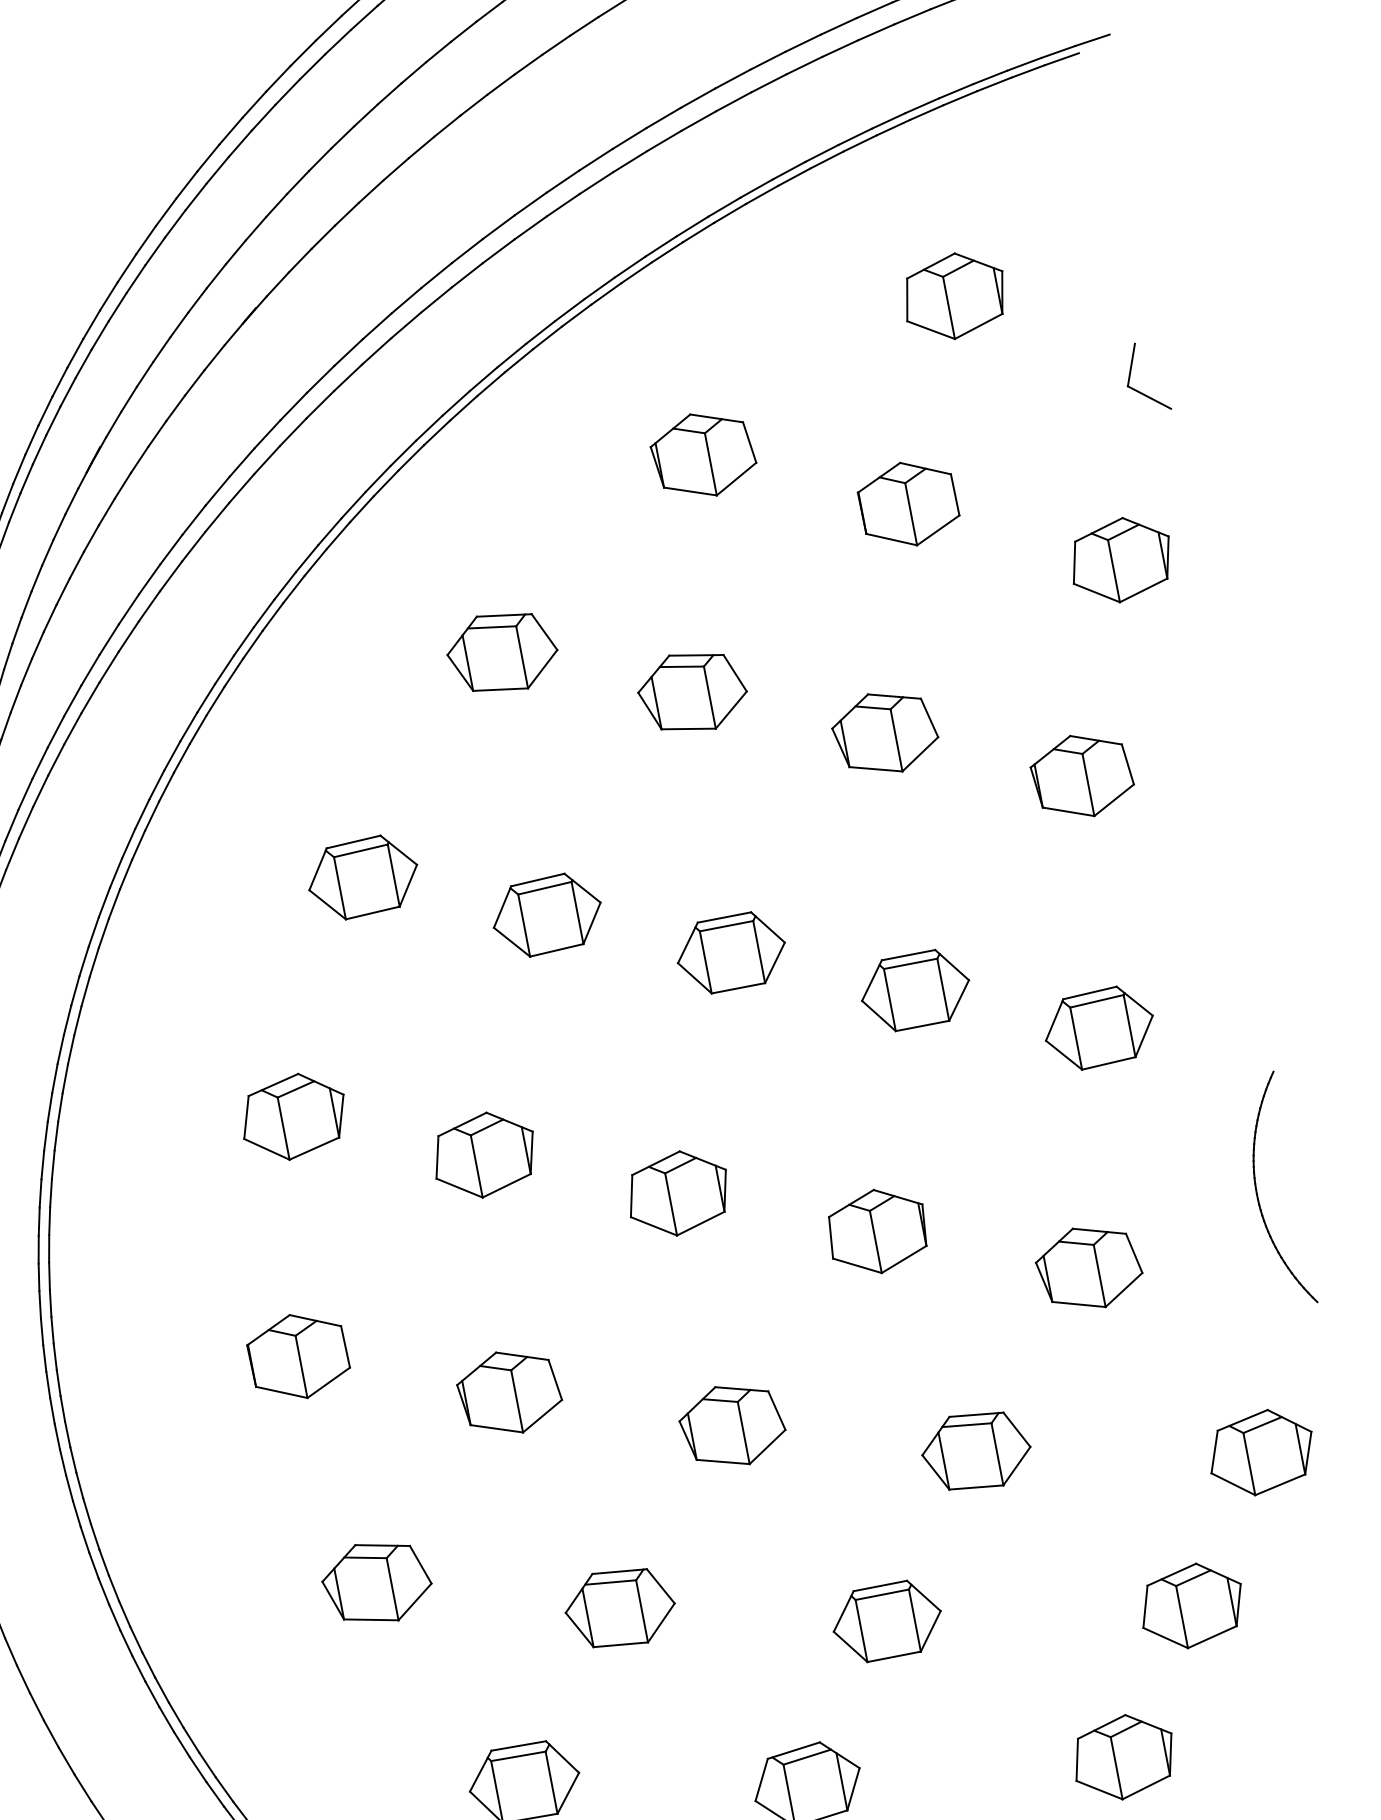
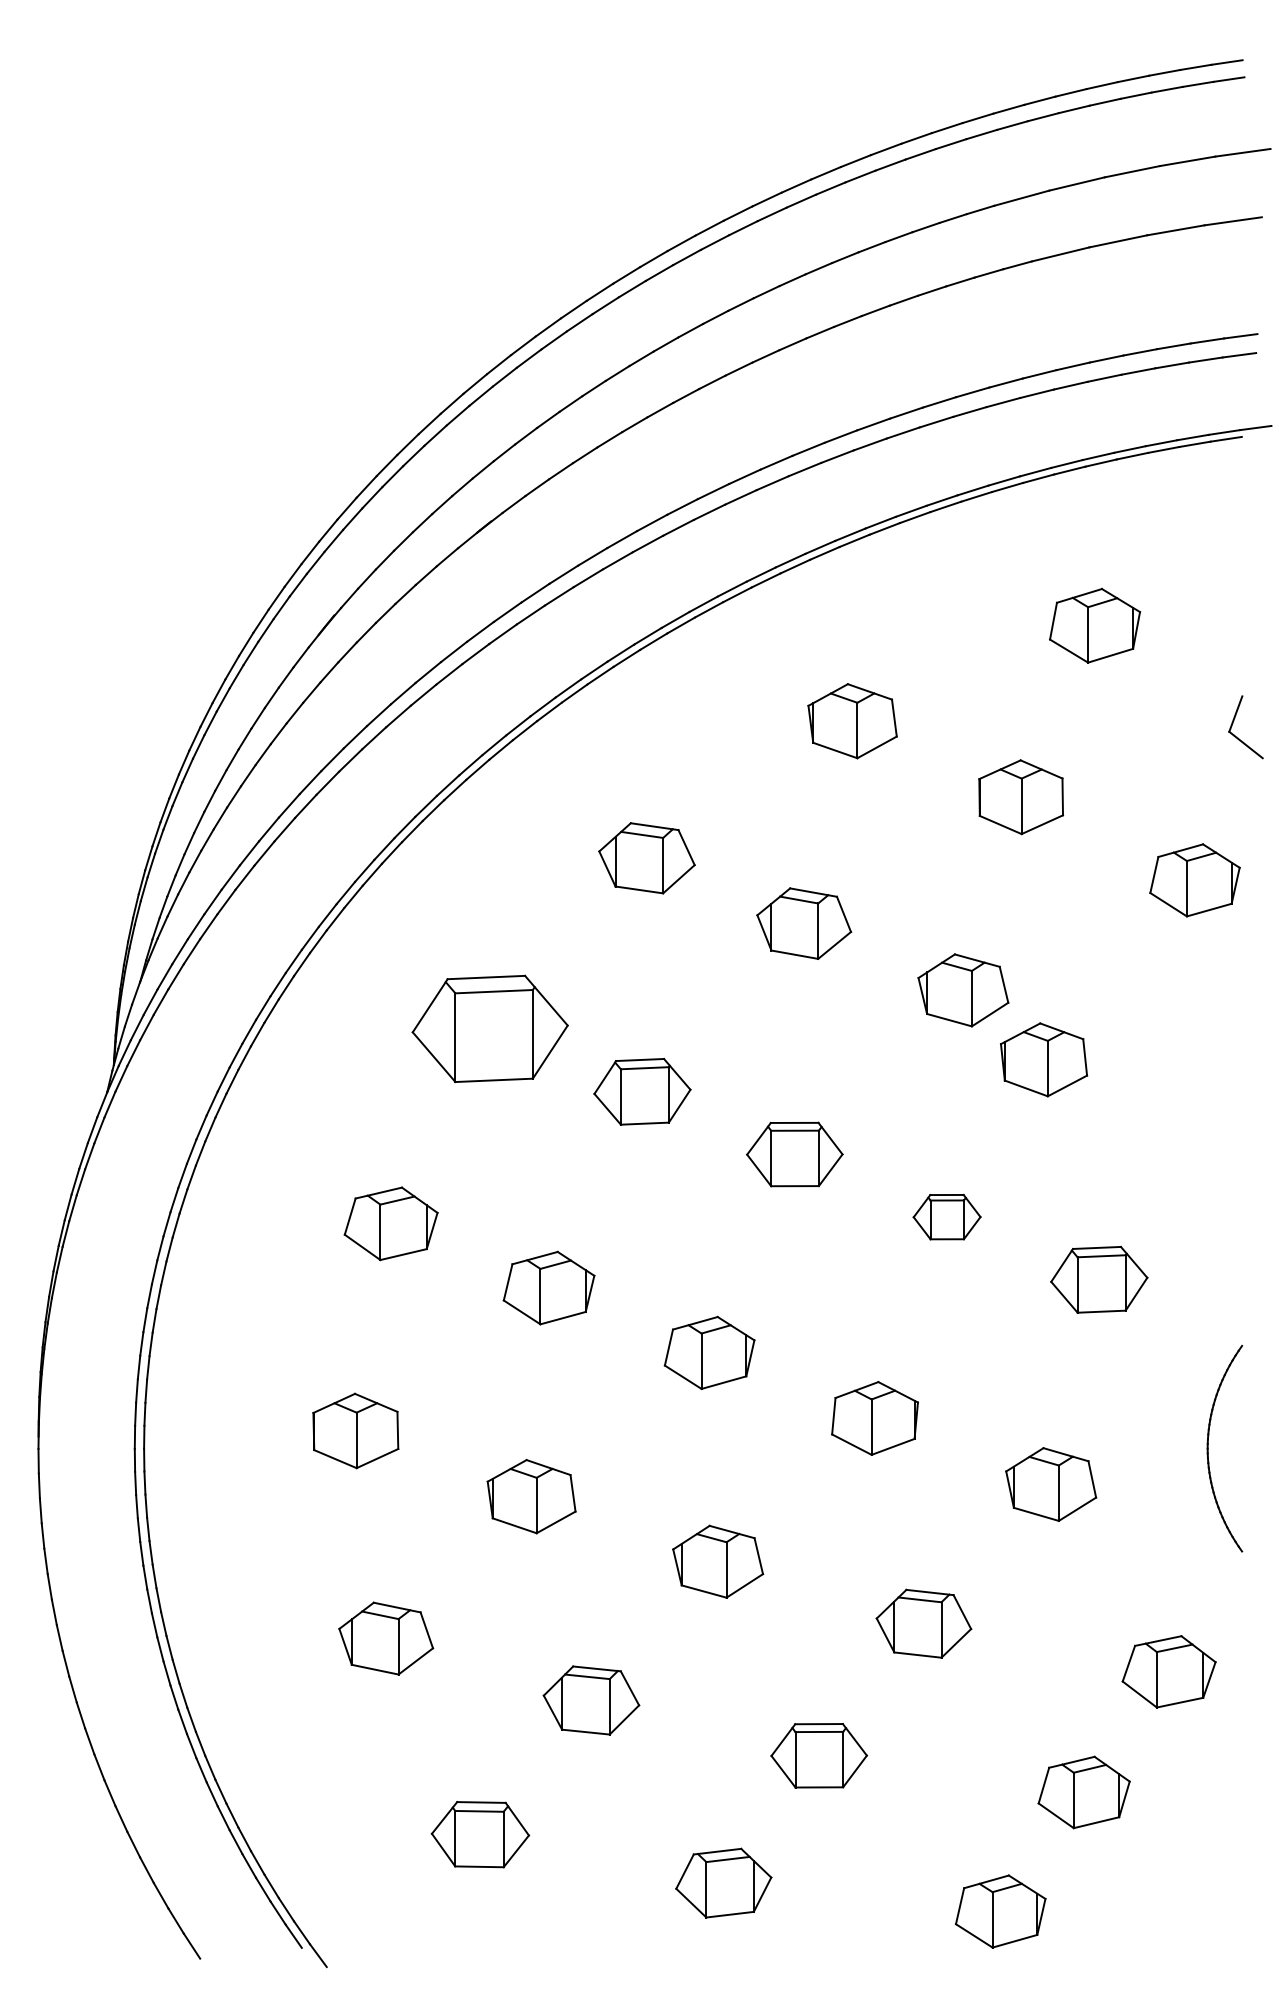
part: (1082, 775) -> (1044, 1059), moved
part: (362, 878) -> (489, 1029), size x1.6
part: (914, 989) -> (946, 1216), size x0.7

